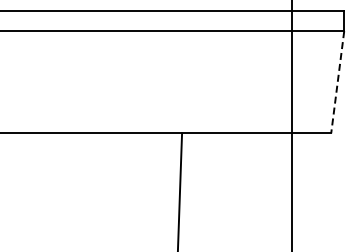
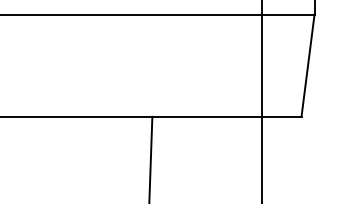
line: (337, 82) -> (307, 66), dashed -> solid

